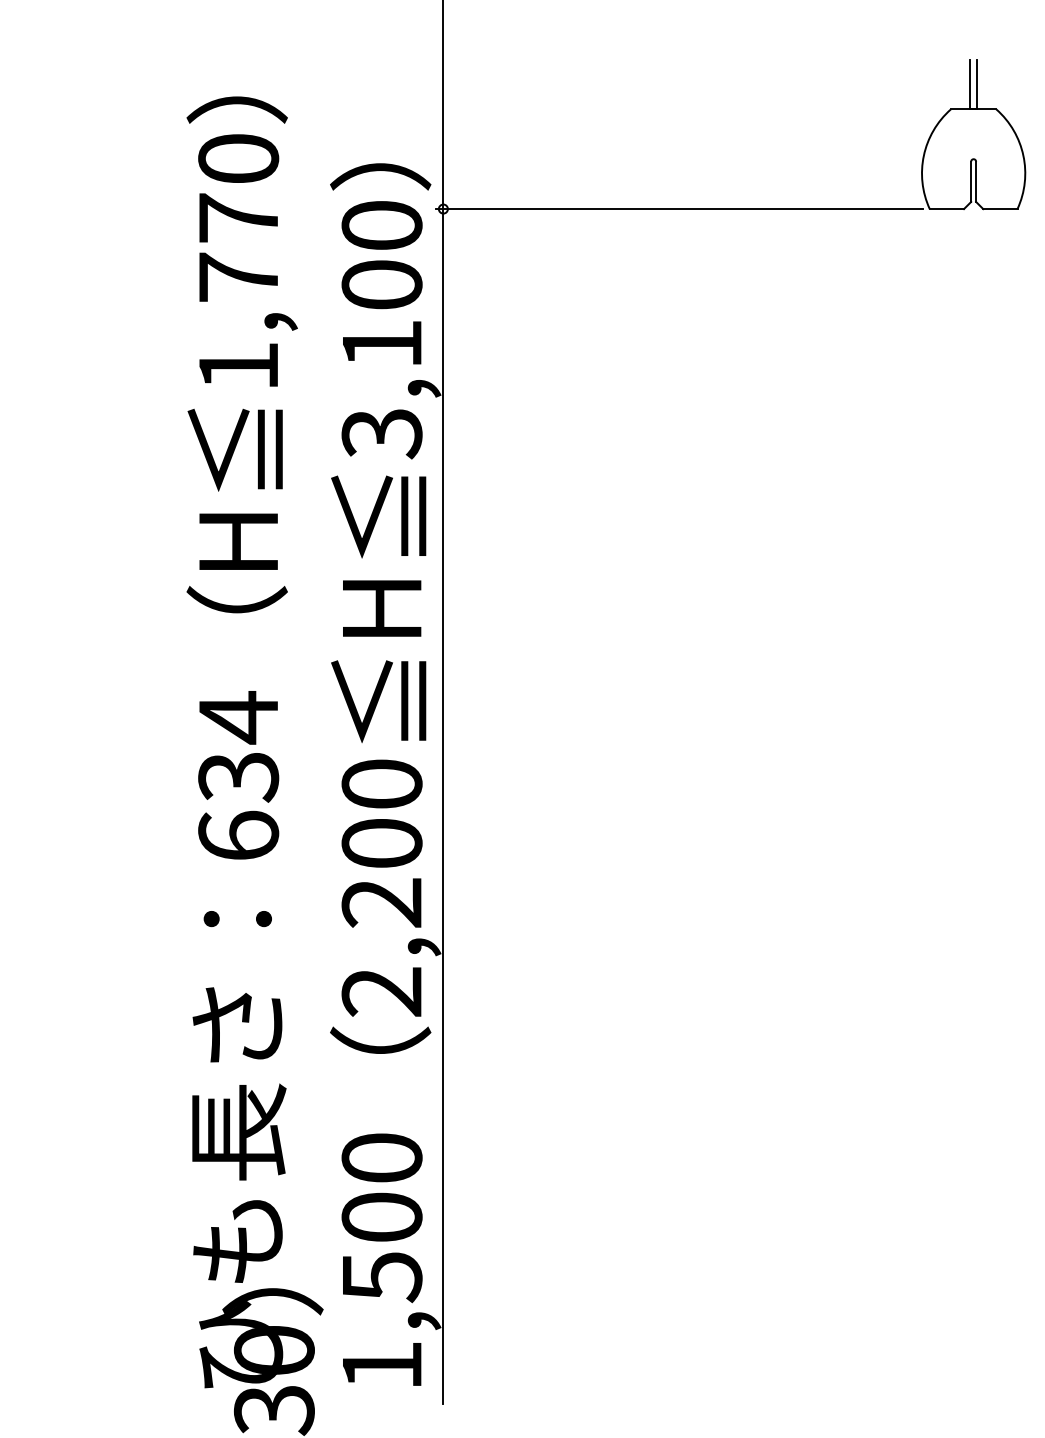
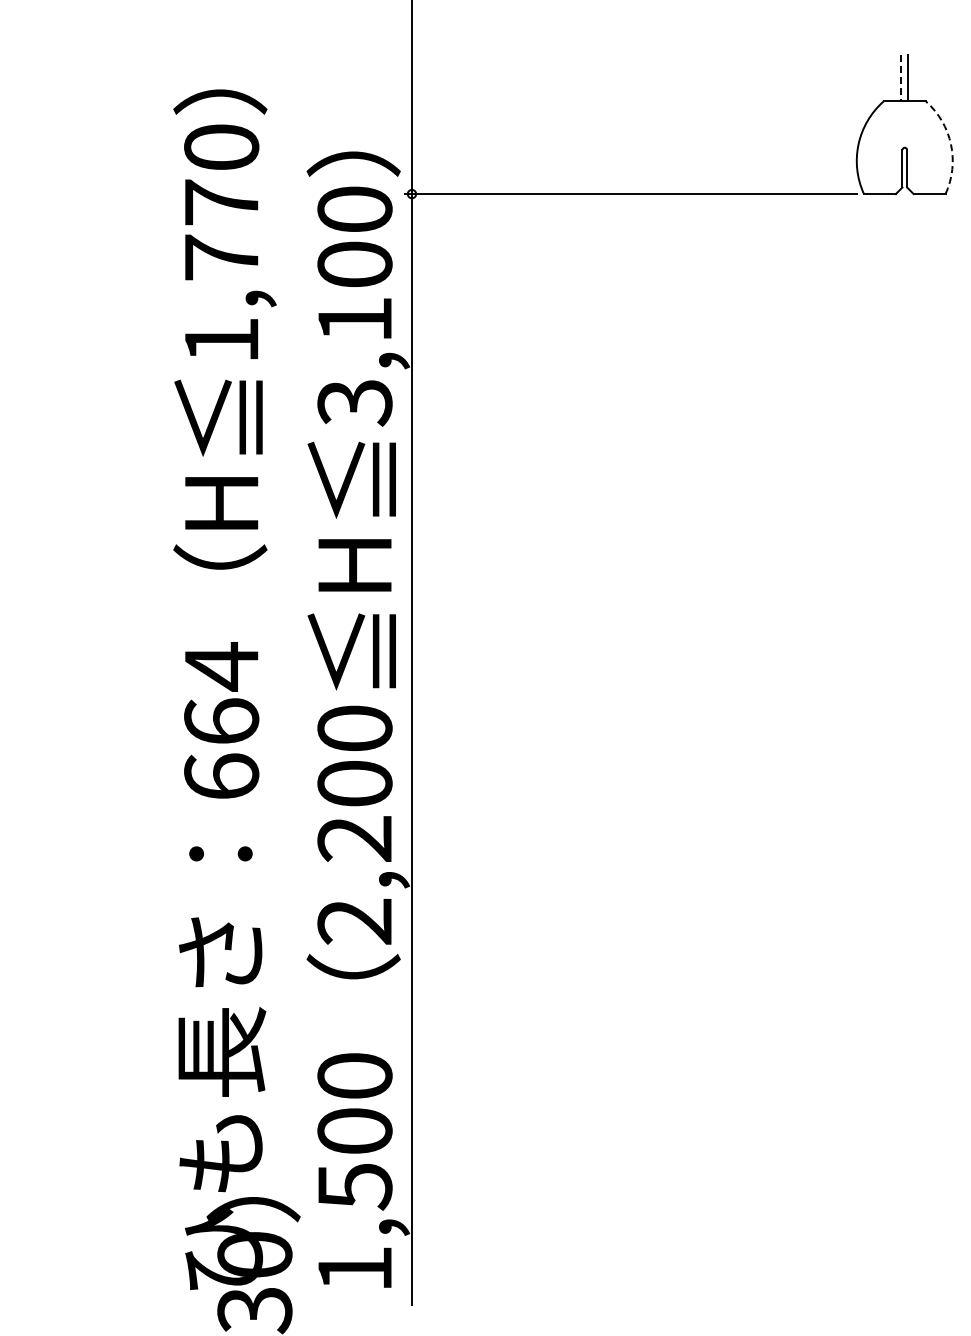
line: (970, 84) -> (901, 78), solid -> dashed
arc: (1023, 155) -> (951, 144), solid -> dashed
text: (238, 776) -> (221, 721), 634 -> 664

